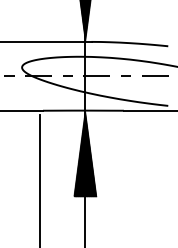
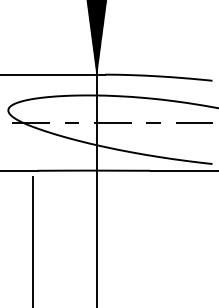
hatch: (85, 153) -> (96, 230), removed

